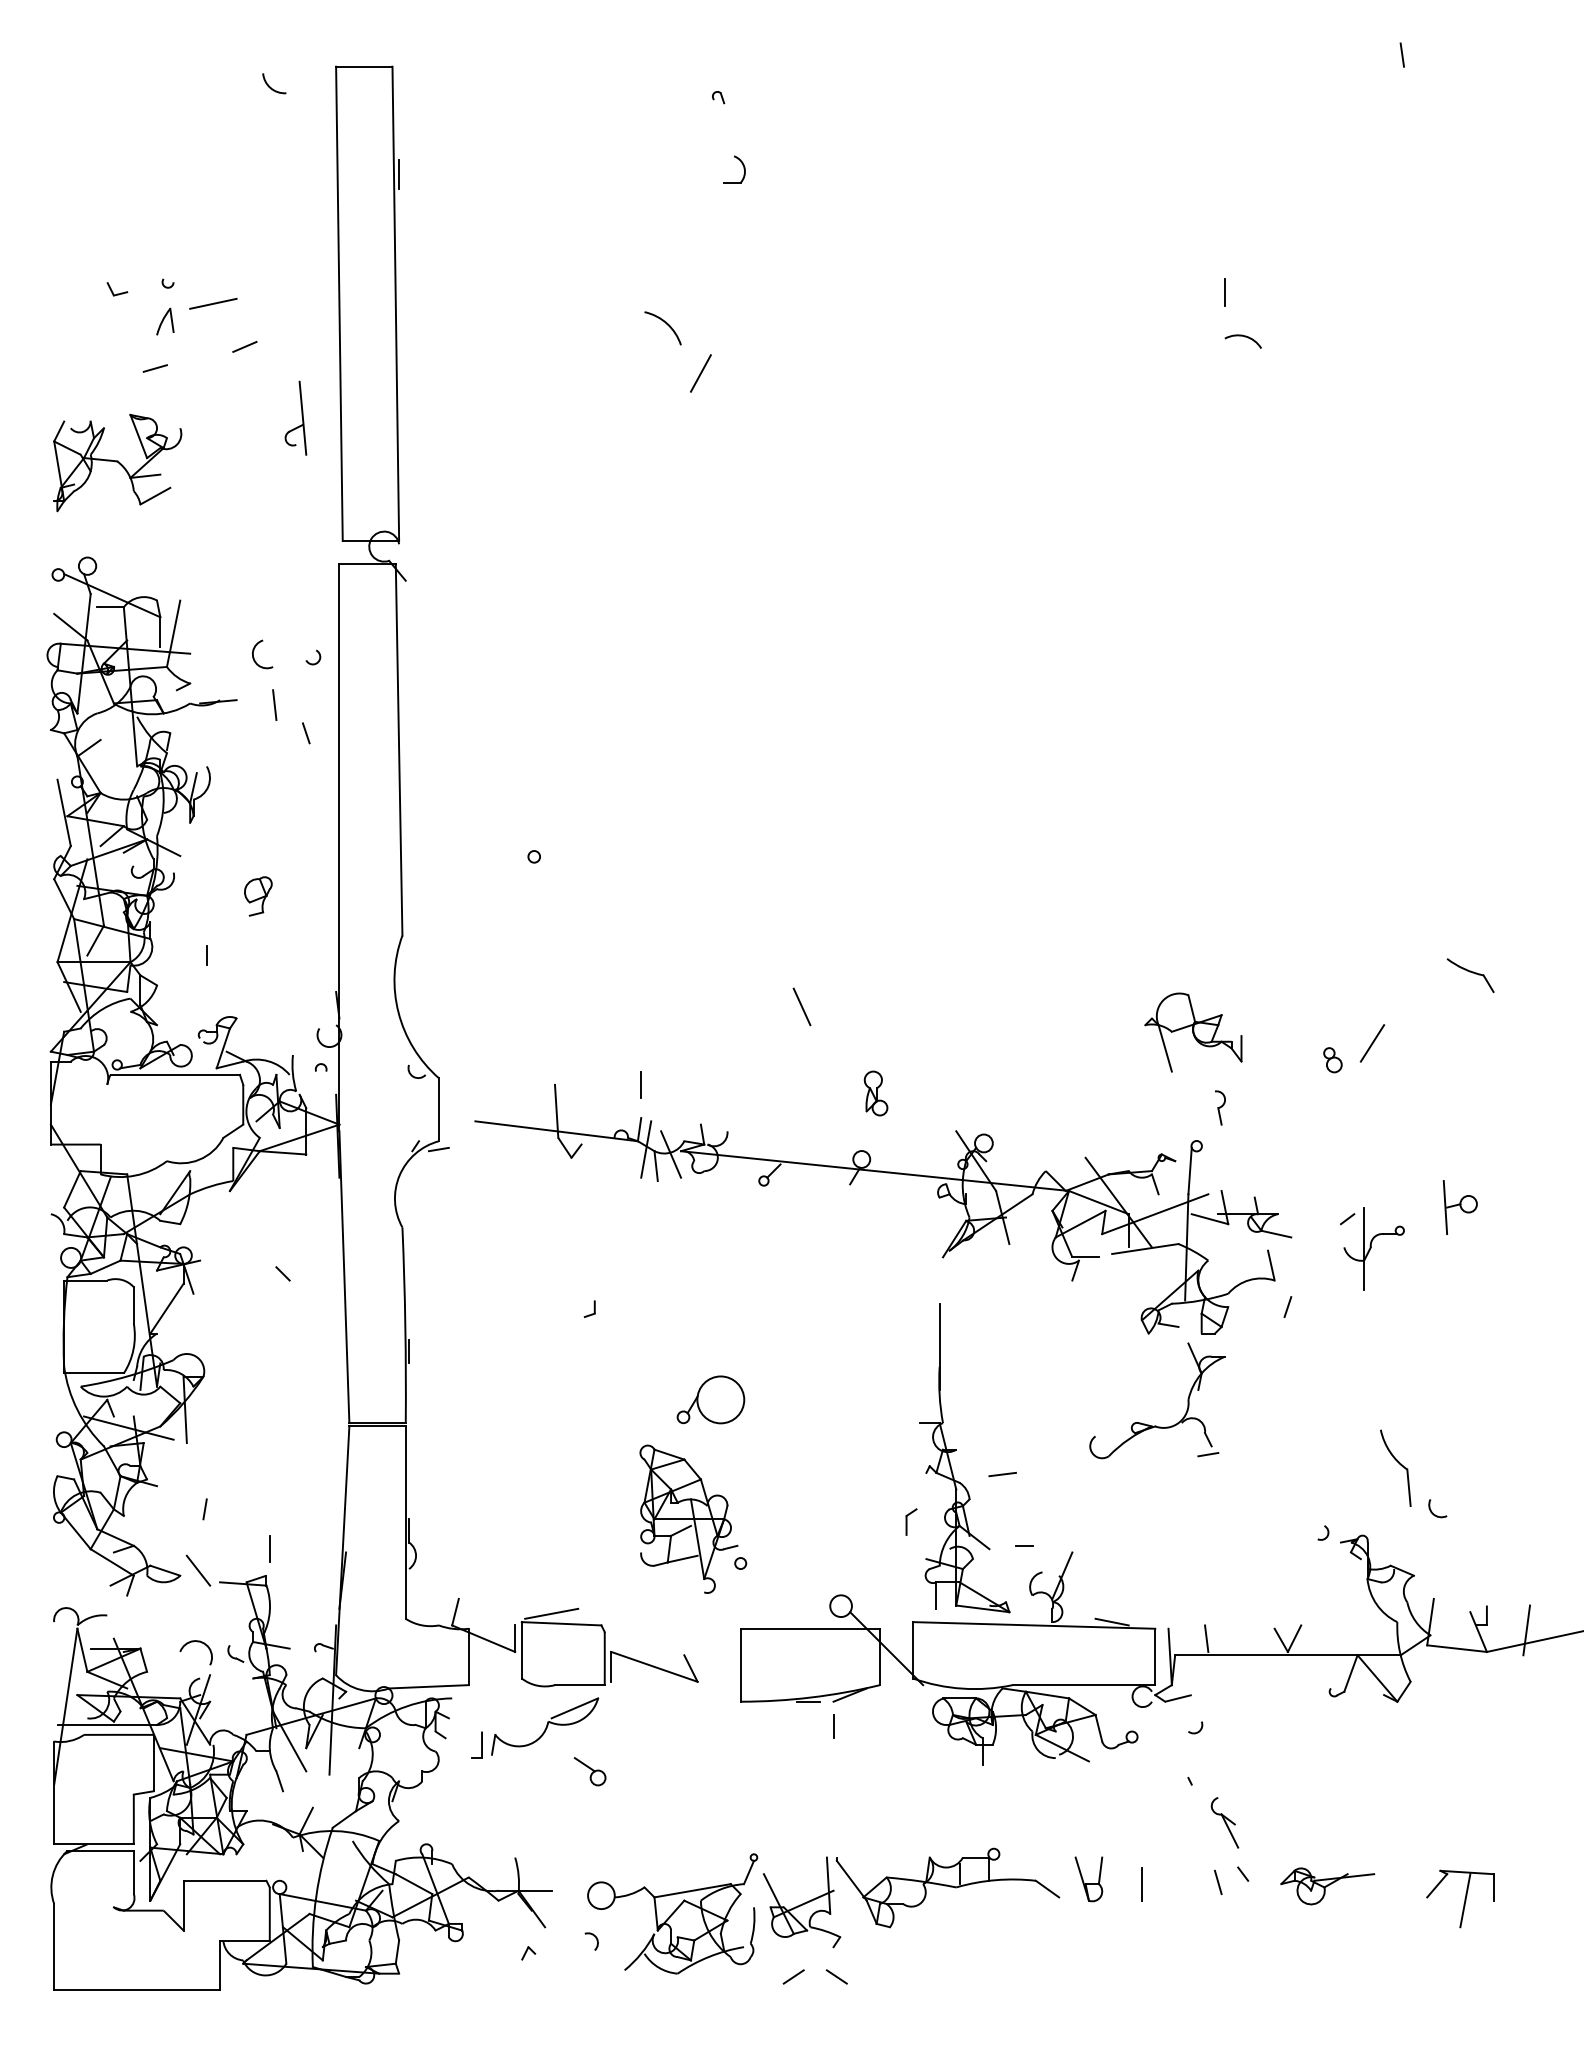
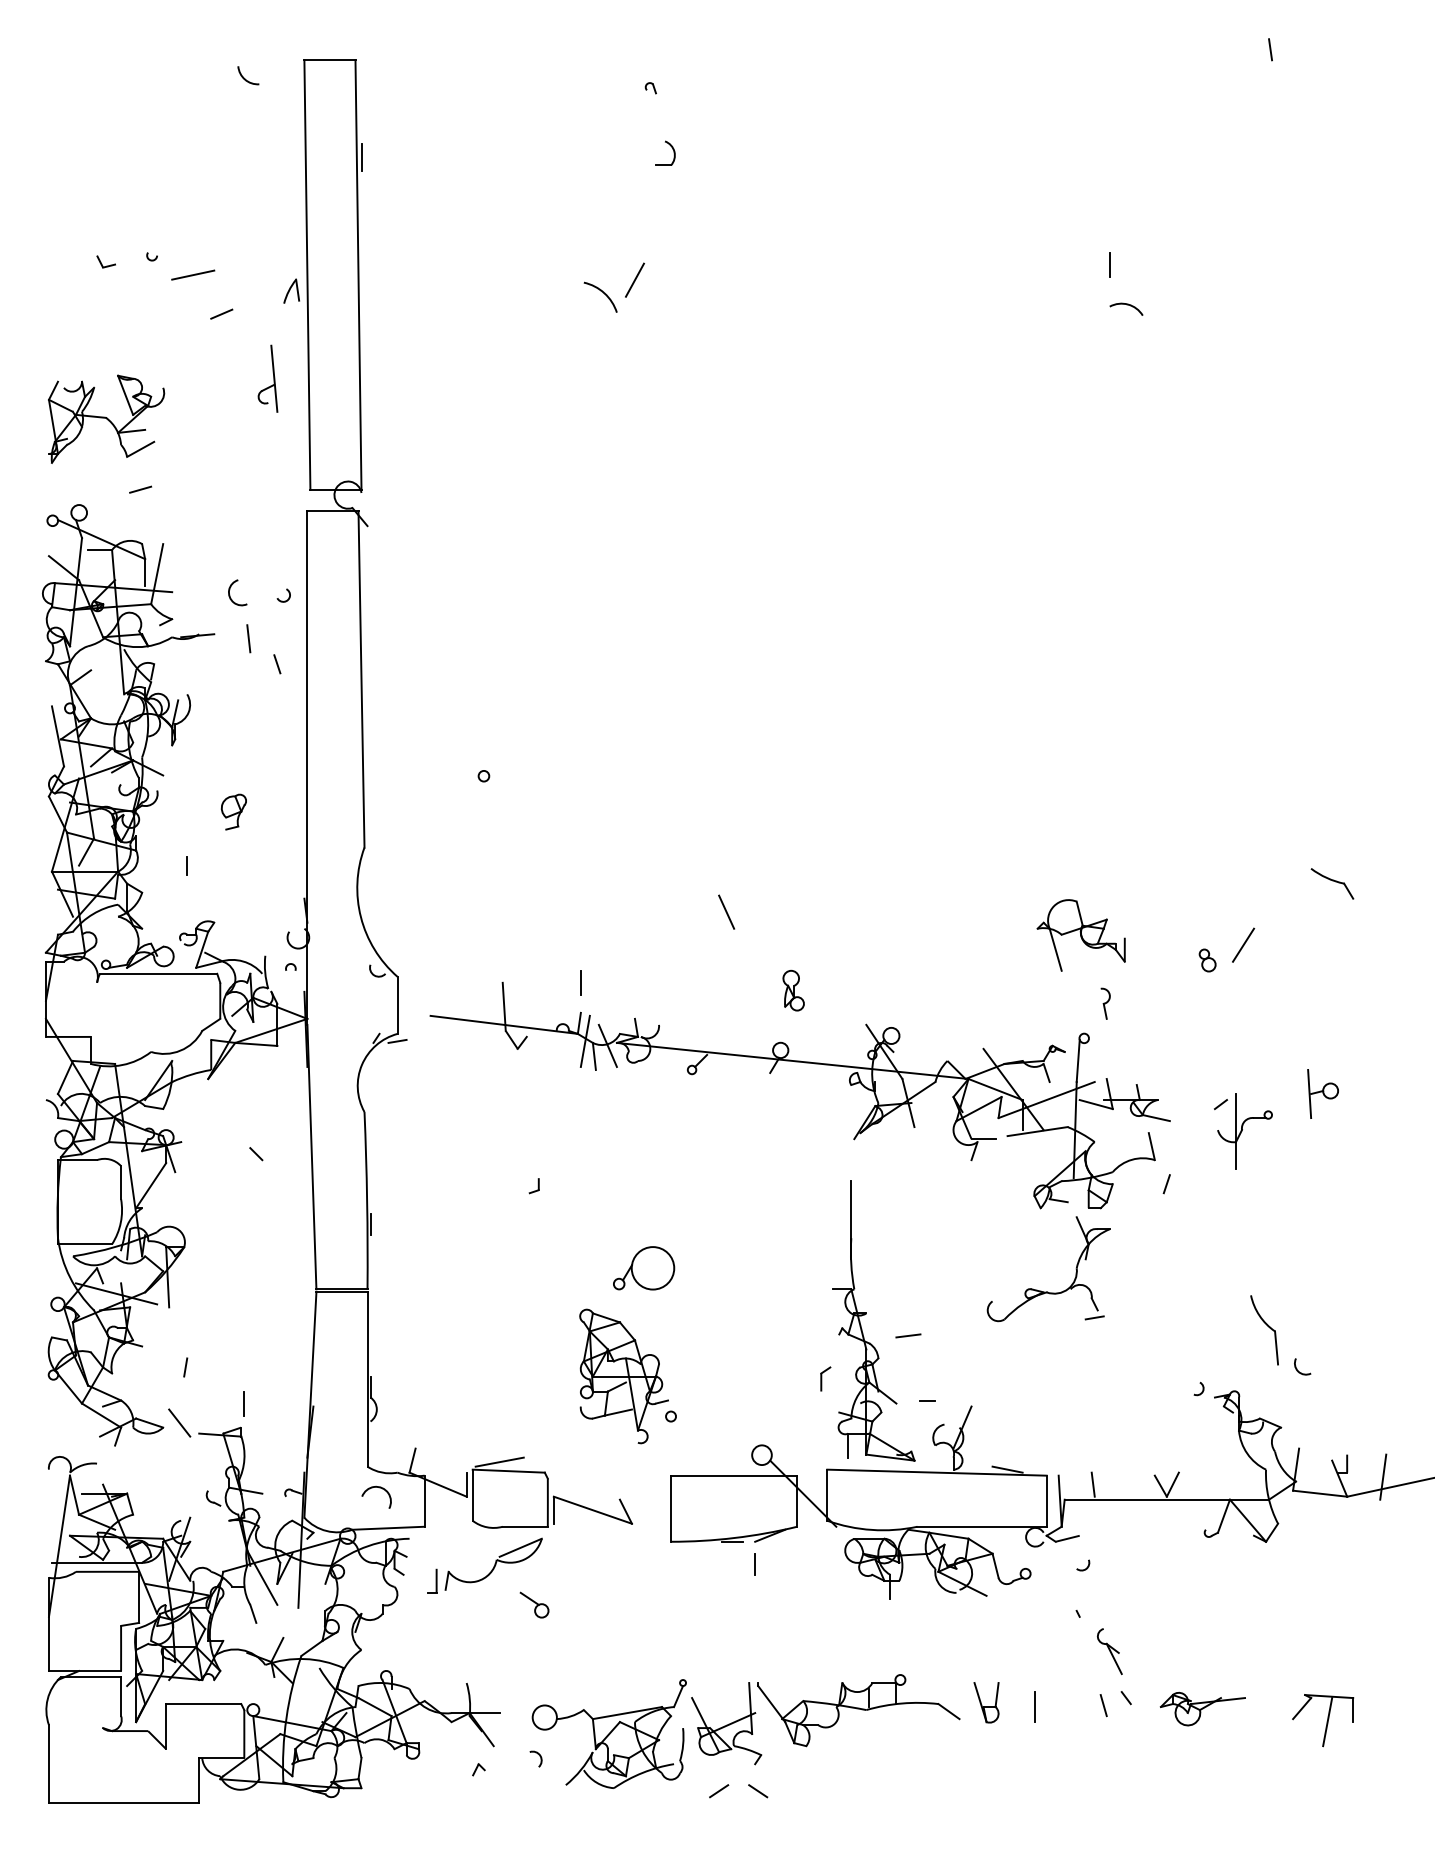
part: (165, 320) -> (291, 290), moved
line: (155, 368) -> (140, 489), moved
line: (700, 372) -> (634, 279), moved
arc: (199, 1642) -> (379, 1488), moved

